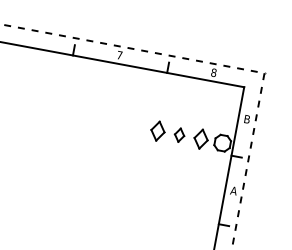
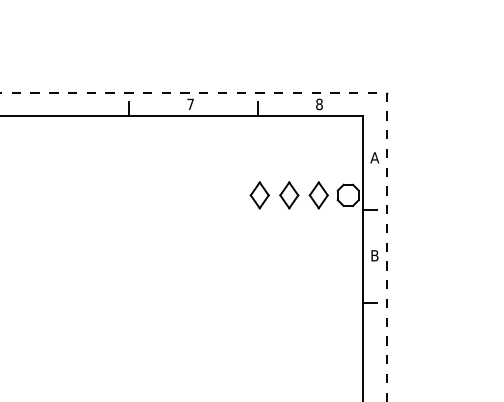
text: (246, 119) -> (374, 157), B -> A
part: (179, 135) -> (289, 195), size x1.43
text: (233, 190) -> (374, 255), A -> B

